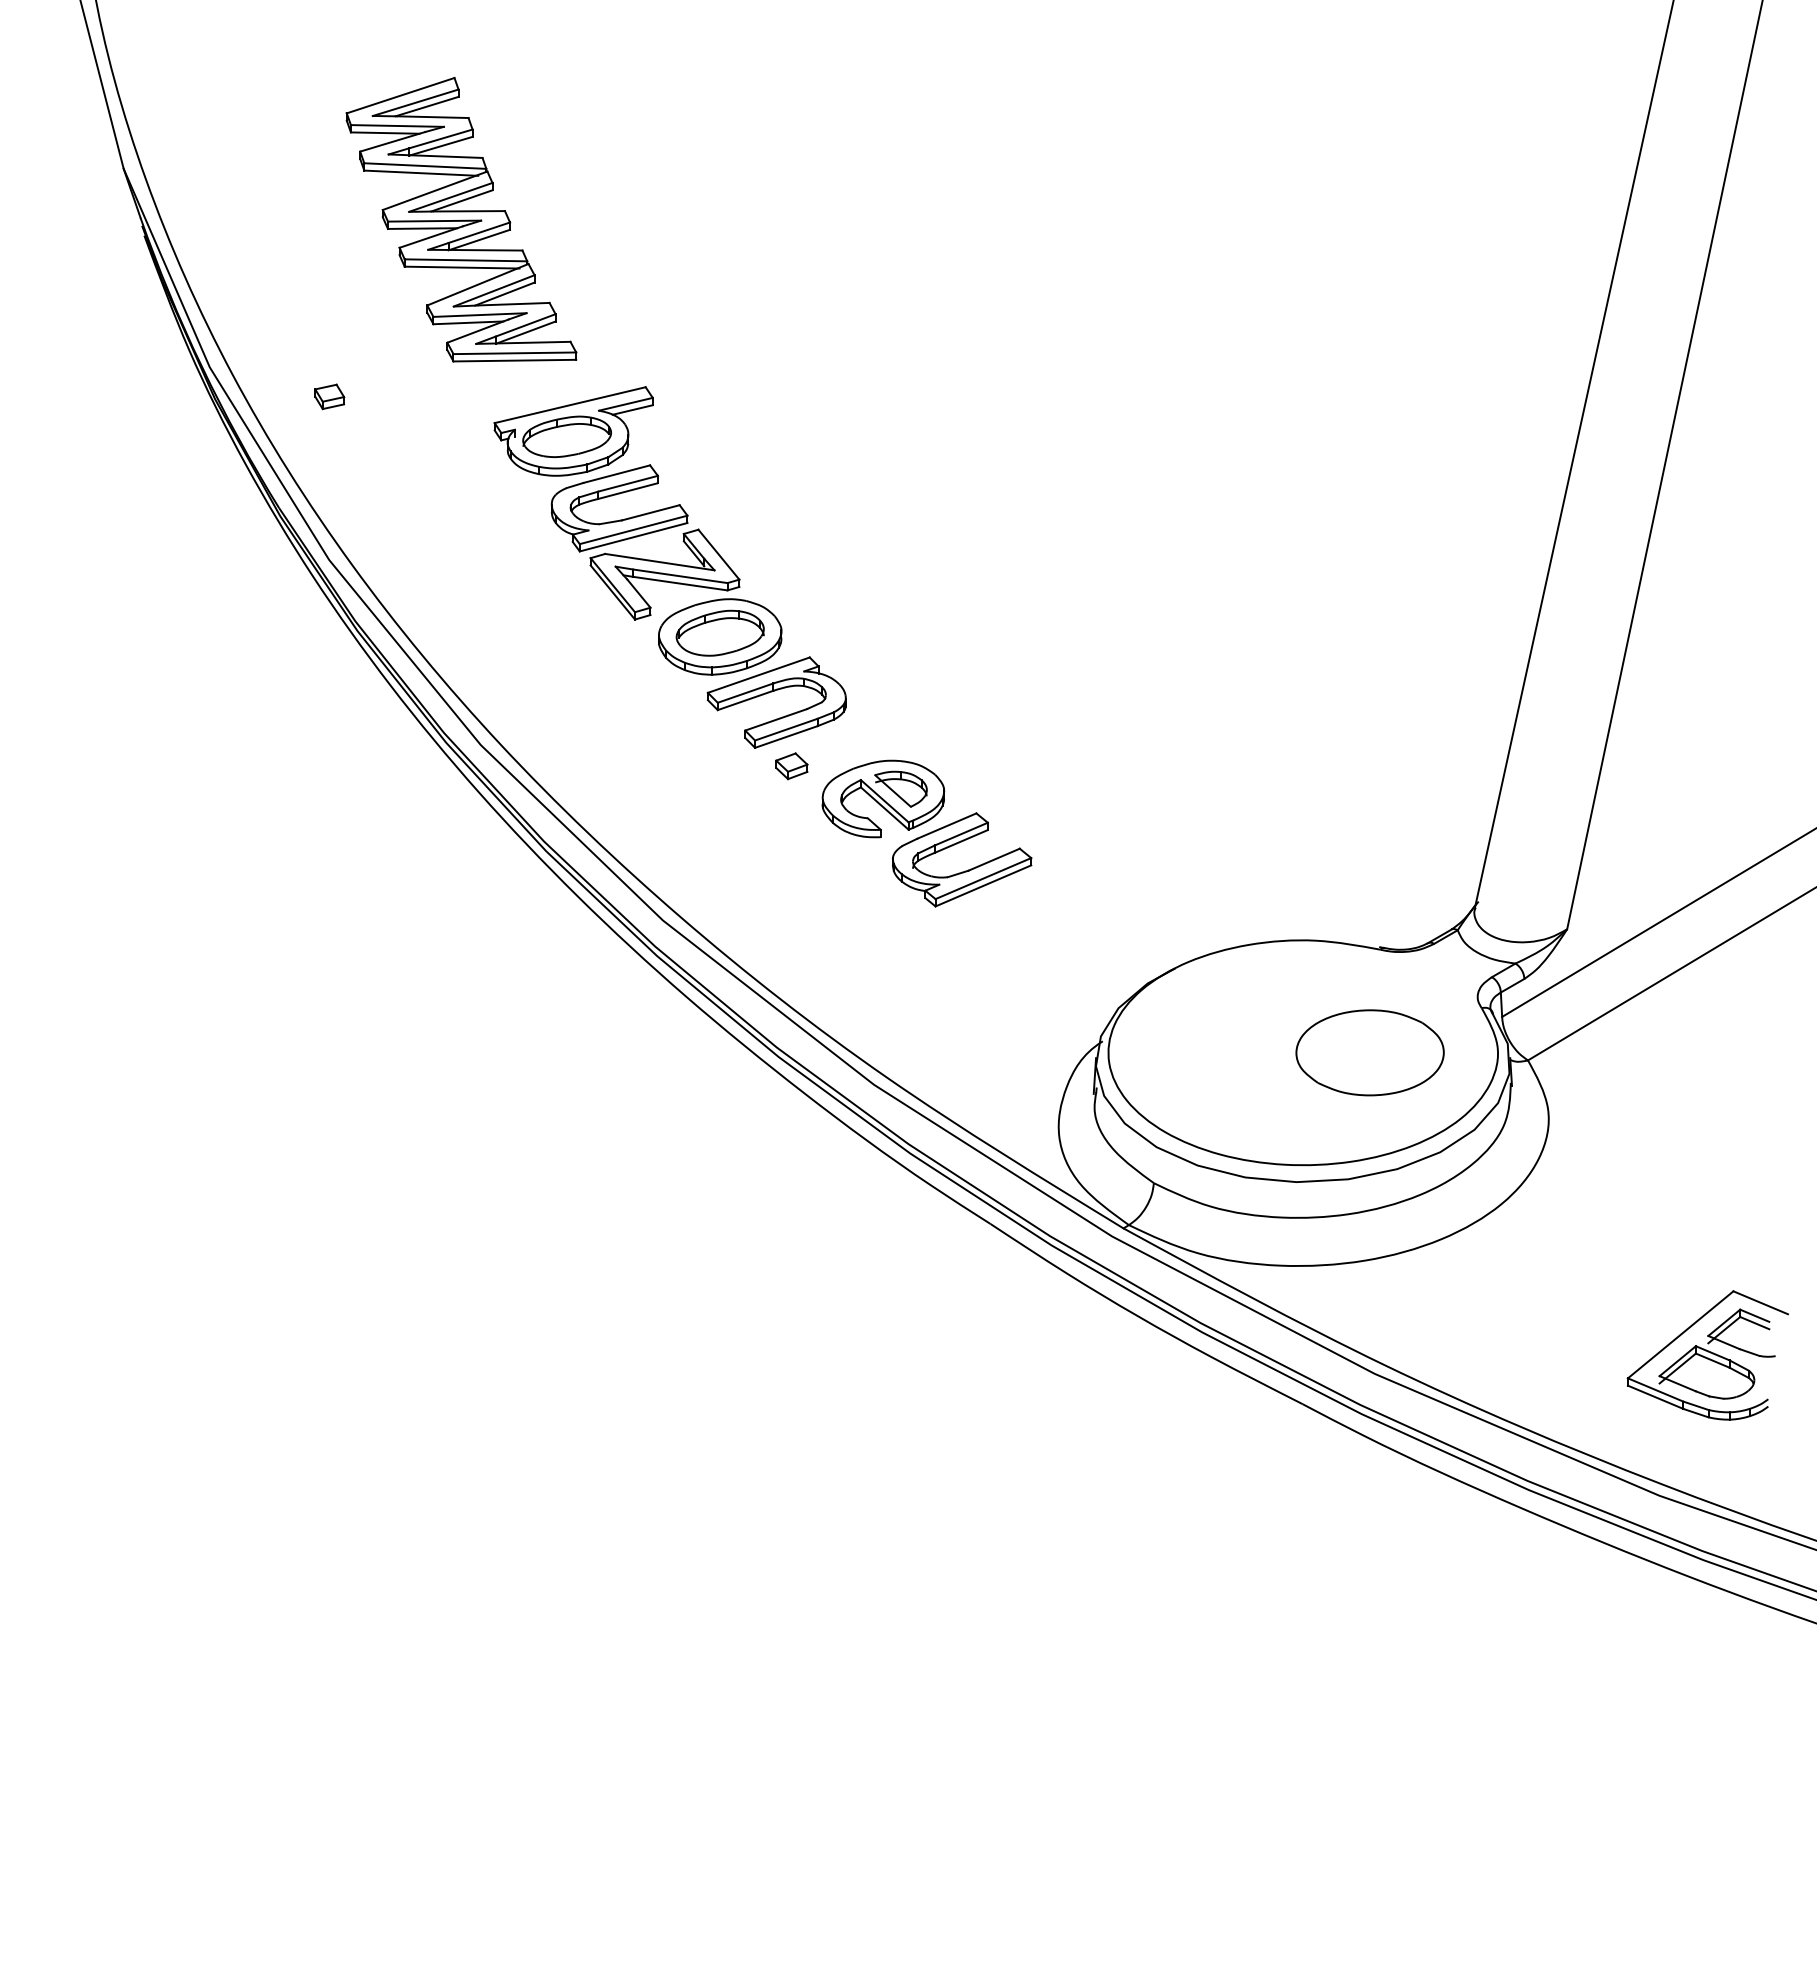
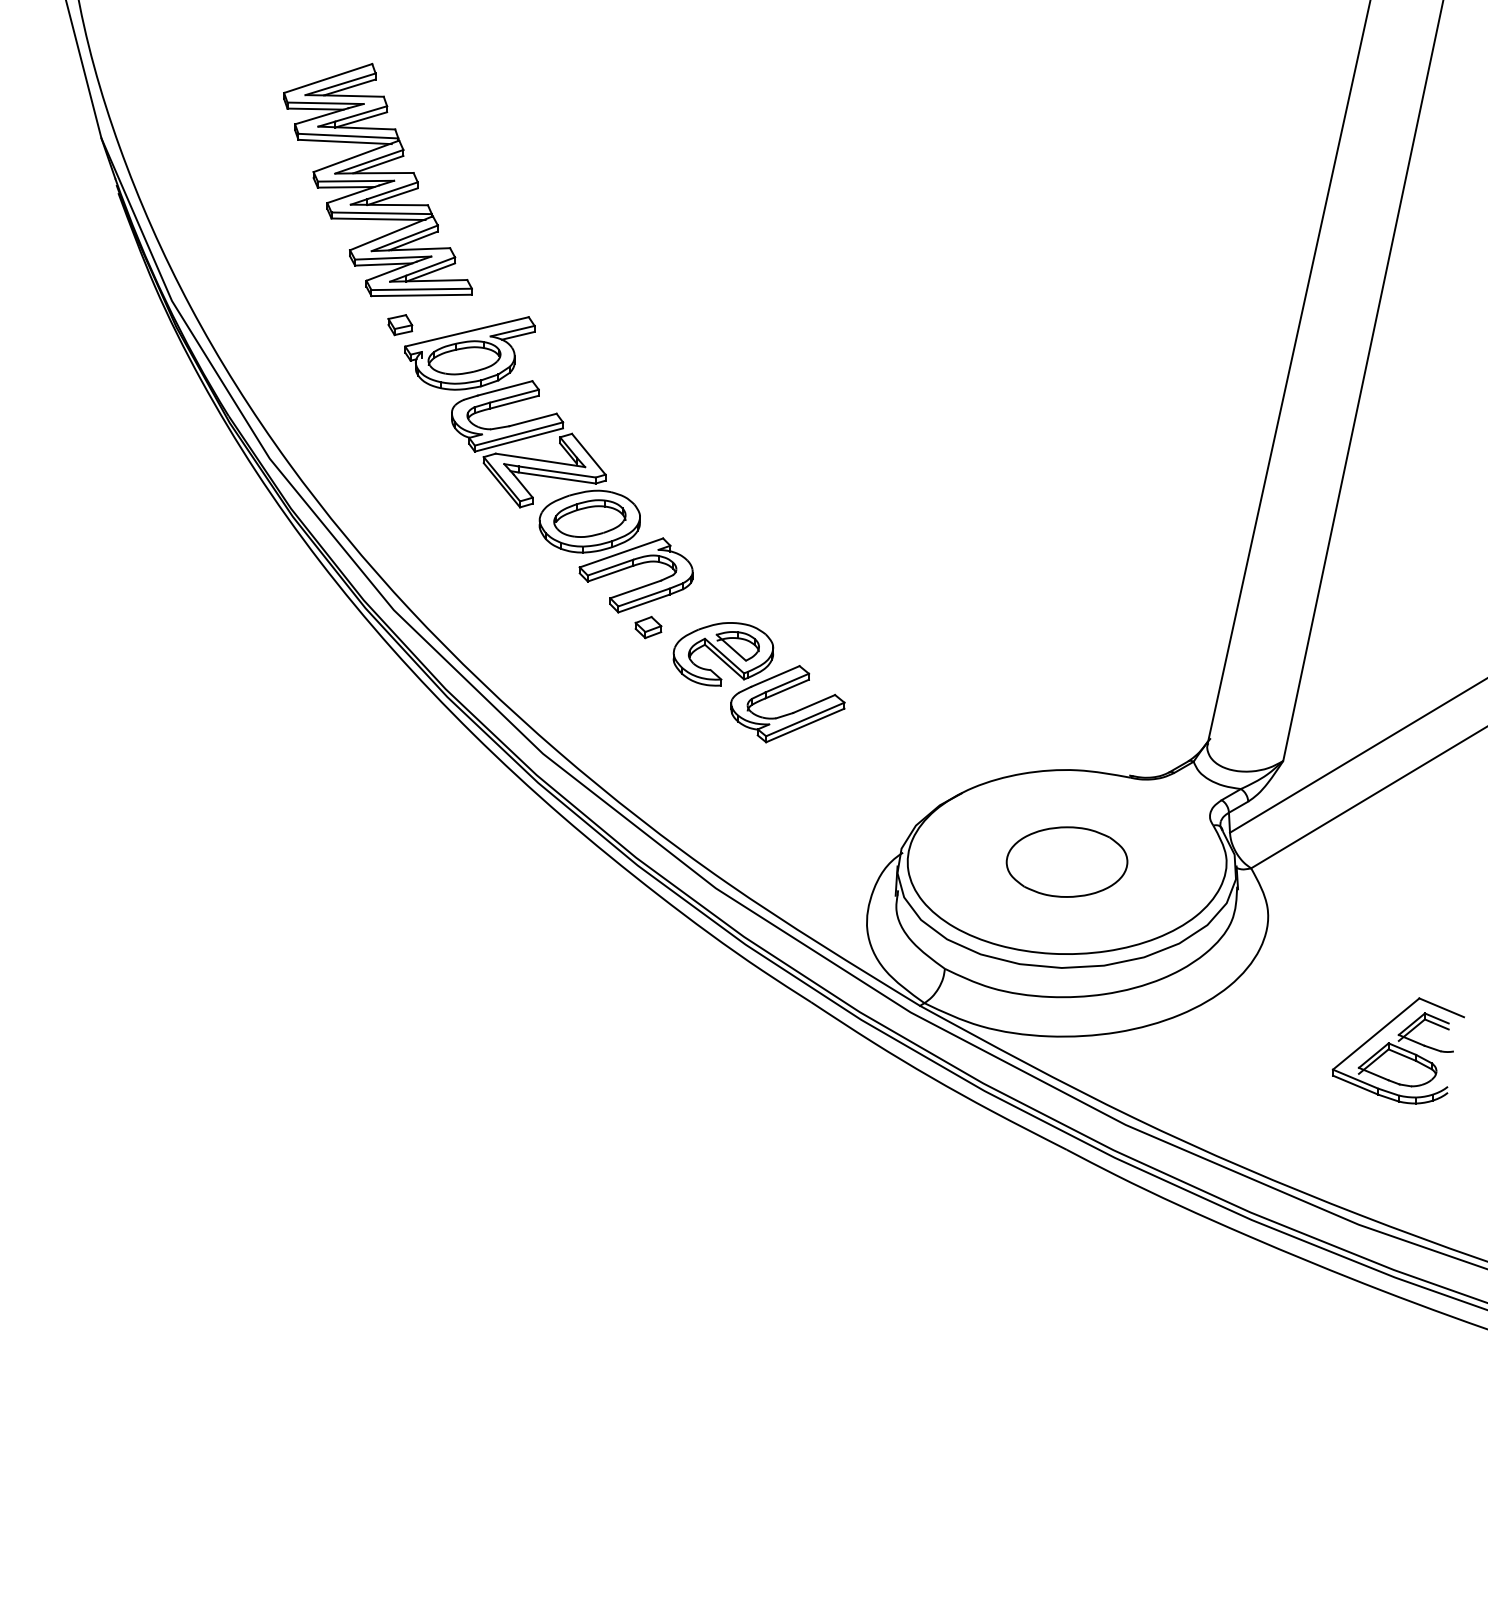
part: (329, 396) -> (400, 324), moved
part: (1369, 1052) -> (1066, 861), moved
part: (1707, 1355) -> (1398, 1050), moved

